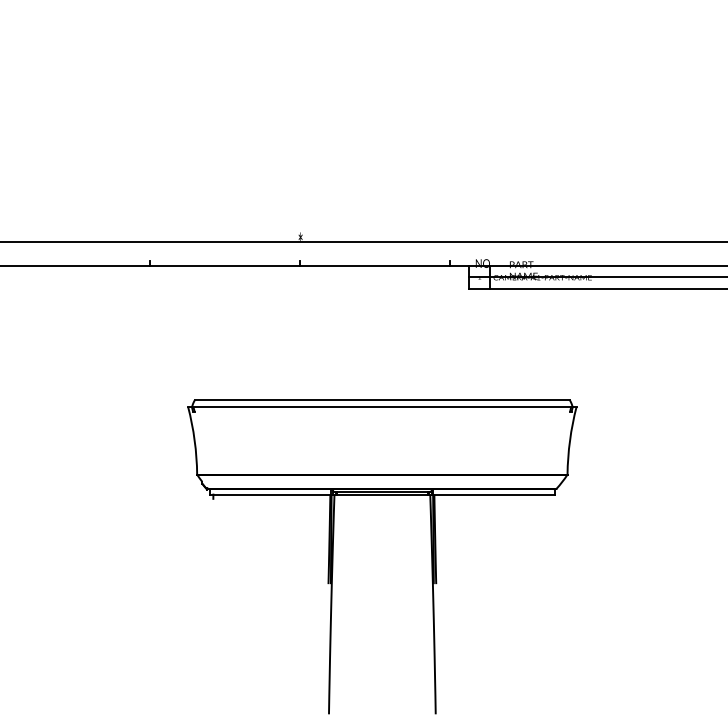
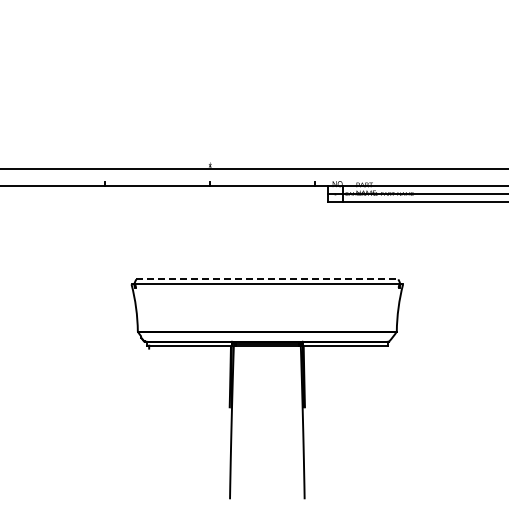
line: (382, 399) -> (267, 279), solid -> dashed

